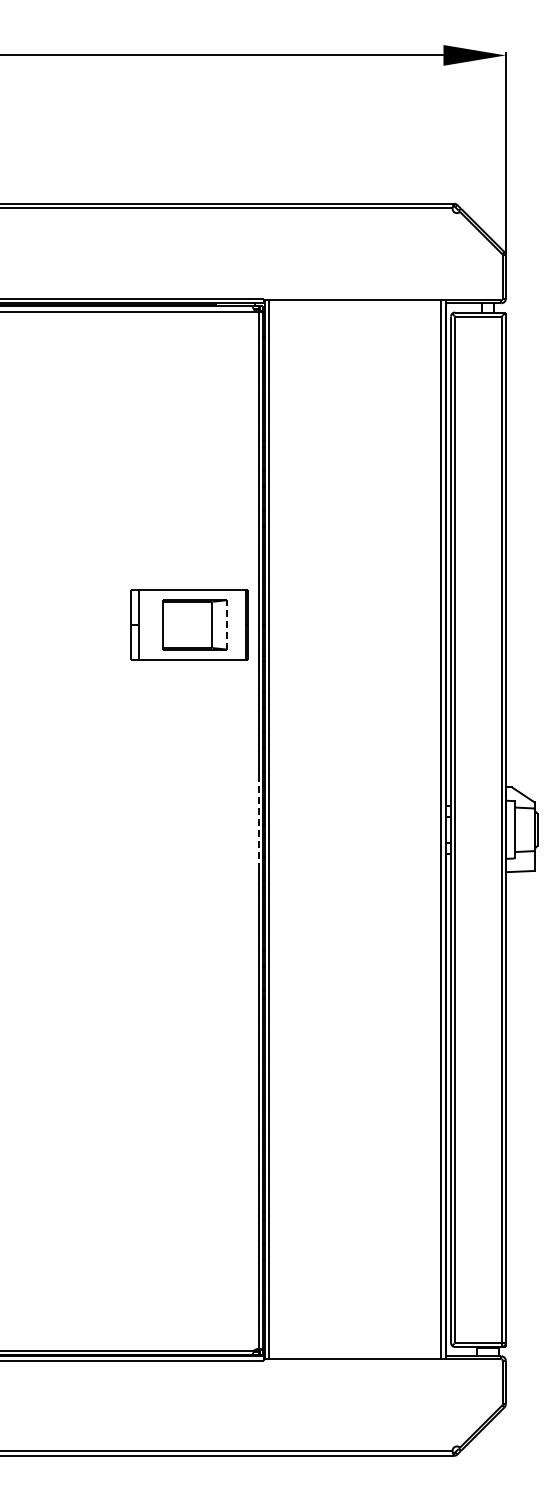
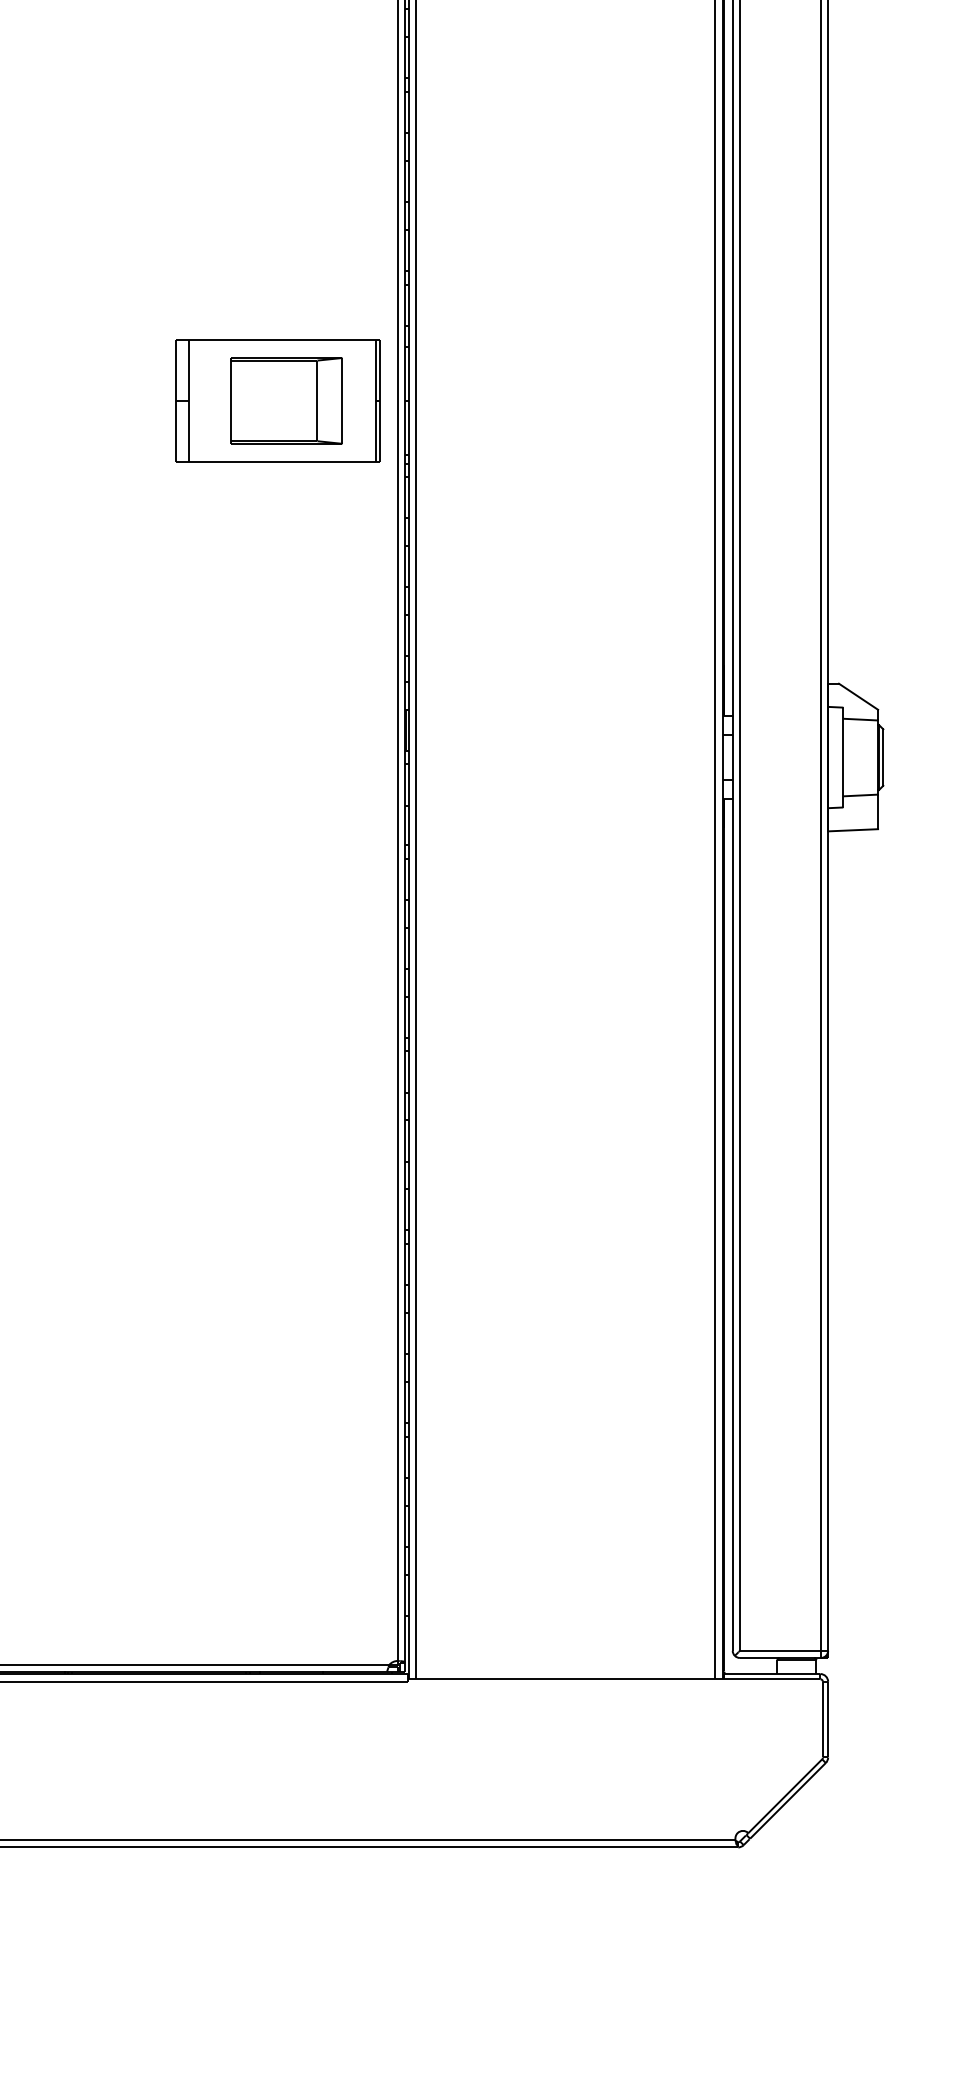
line: (226, 624) -> (341, 400), dashed -> solid
line: (258, 823) -> (397, 746), dashed -> solid

